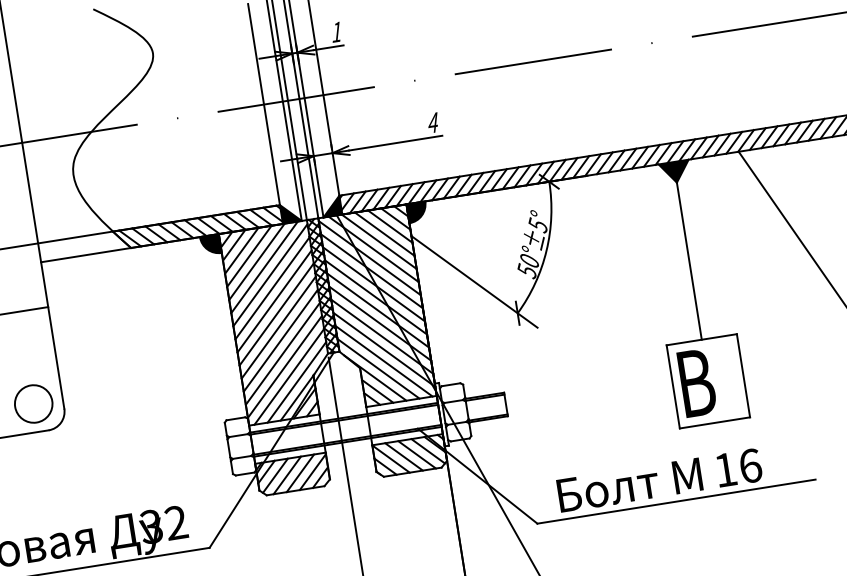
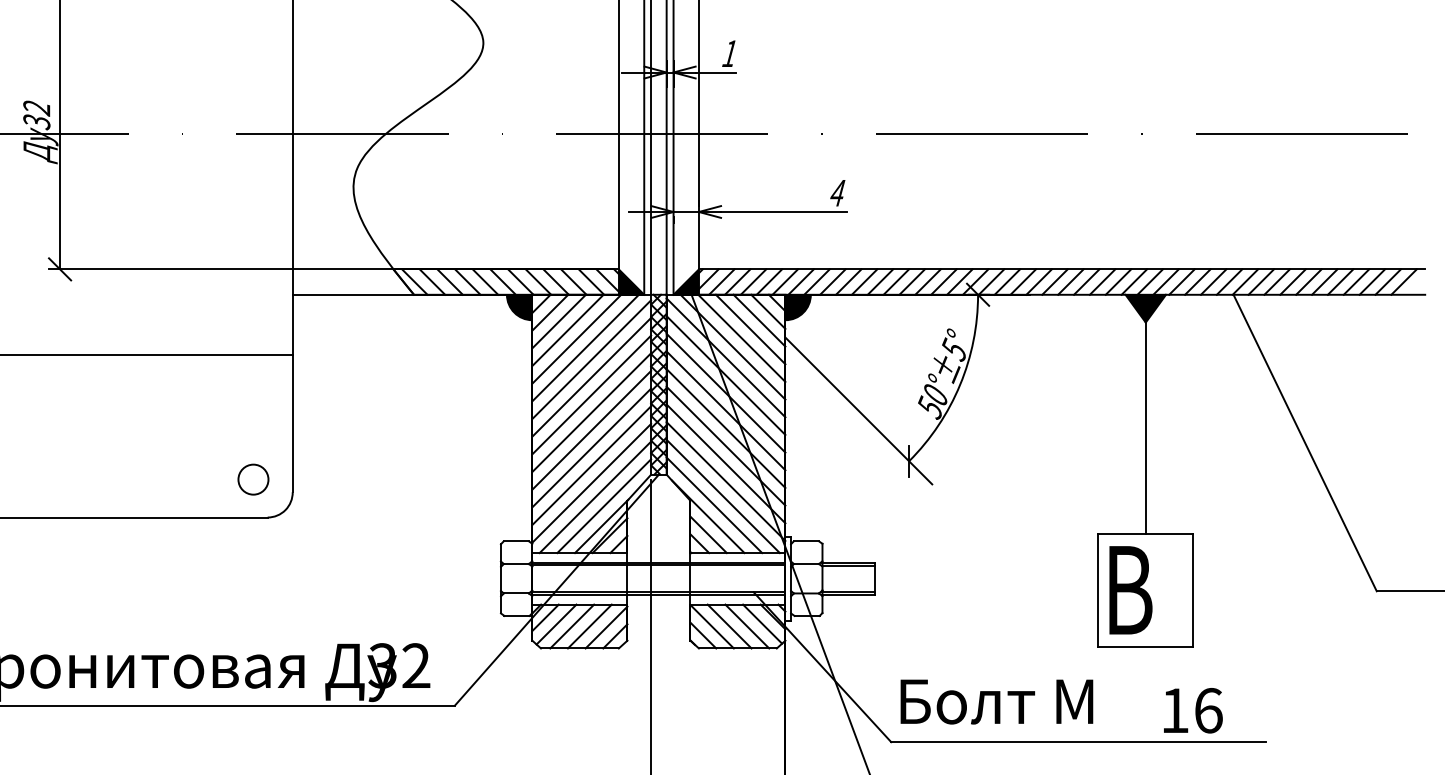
circle: (33, 403) -> (253, 479), size x0.6
text: (739, 467) -> (1193, 710), moved
text: (629, 485) -> (996, 701), moved

